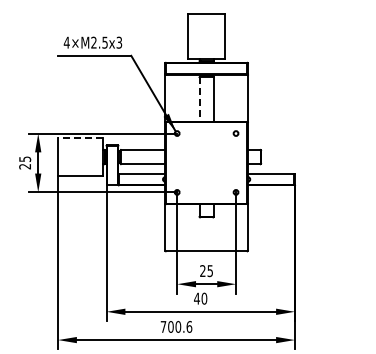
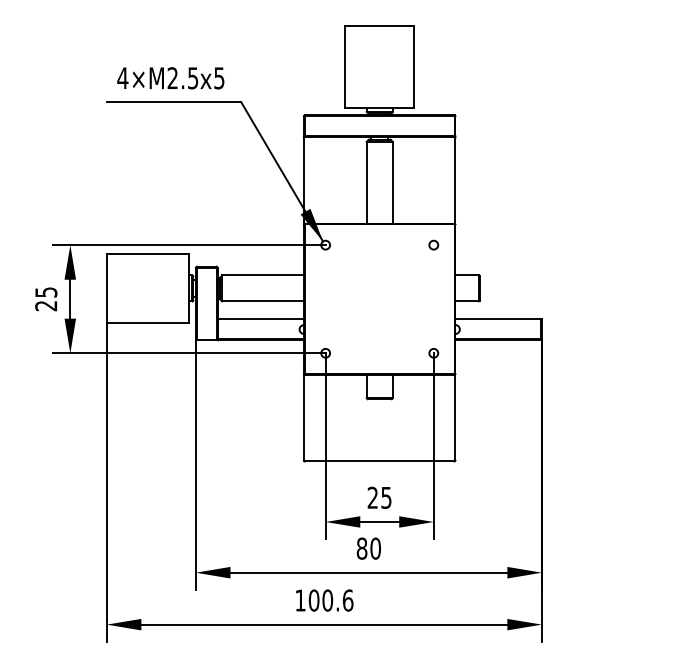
text: (119, 41) -> (219, 76), 3 -> 5
line: (199, 100) -> (366, 184), dashed -> solid
line: (79, 138) -> (146, 254), dashed -> solid
text: (196, 298) -> (361, 548), 40 -> 80
text: (163, 326) -> (300, 599), 700.6 -> 100.6

